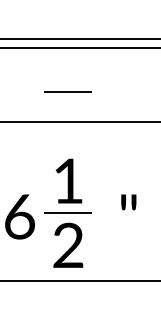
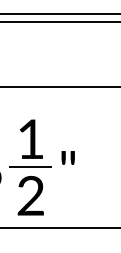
line: (67, 91) -> (30, 60), removed
text: (128, 202) -> (67, 158), moved

